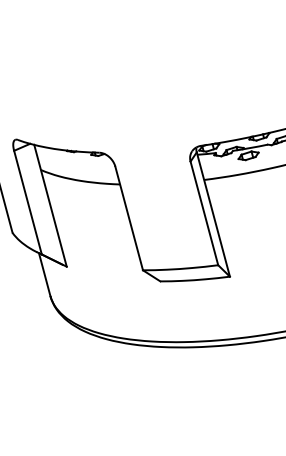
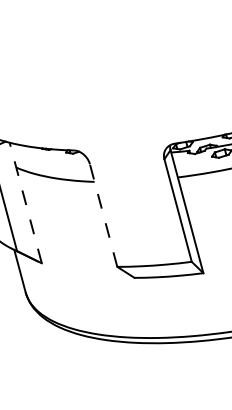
line: (50, 205) -> (25, 202), solid -> dashed
line: (129, 218) -> (103, 215), solid -> dashed

